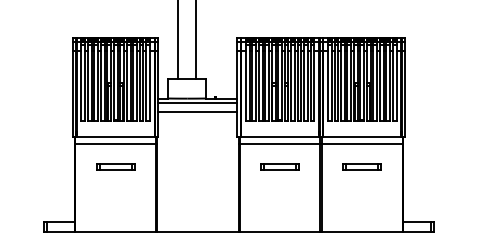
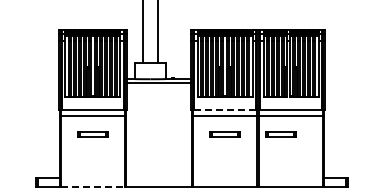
line: (197, 111) -> (158, 89), removed
line: (279, 137) -> (224, 110), solid -> dashed
part: (361, 167) -> (280, 134), moved
line: (116, 232) -> (93, 186), solid -> dashed

